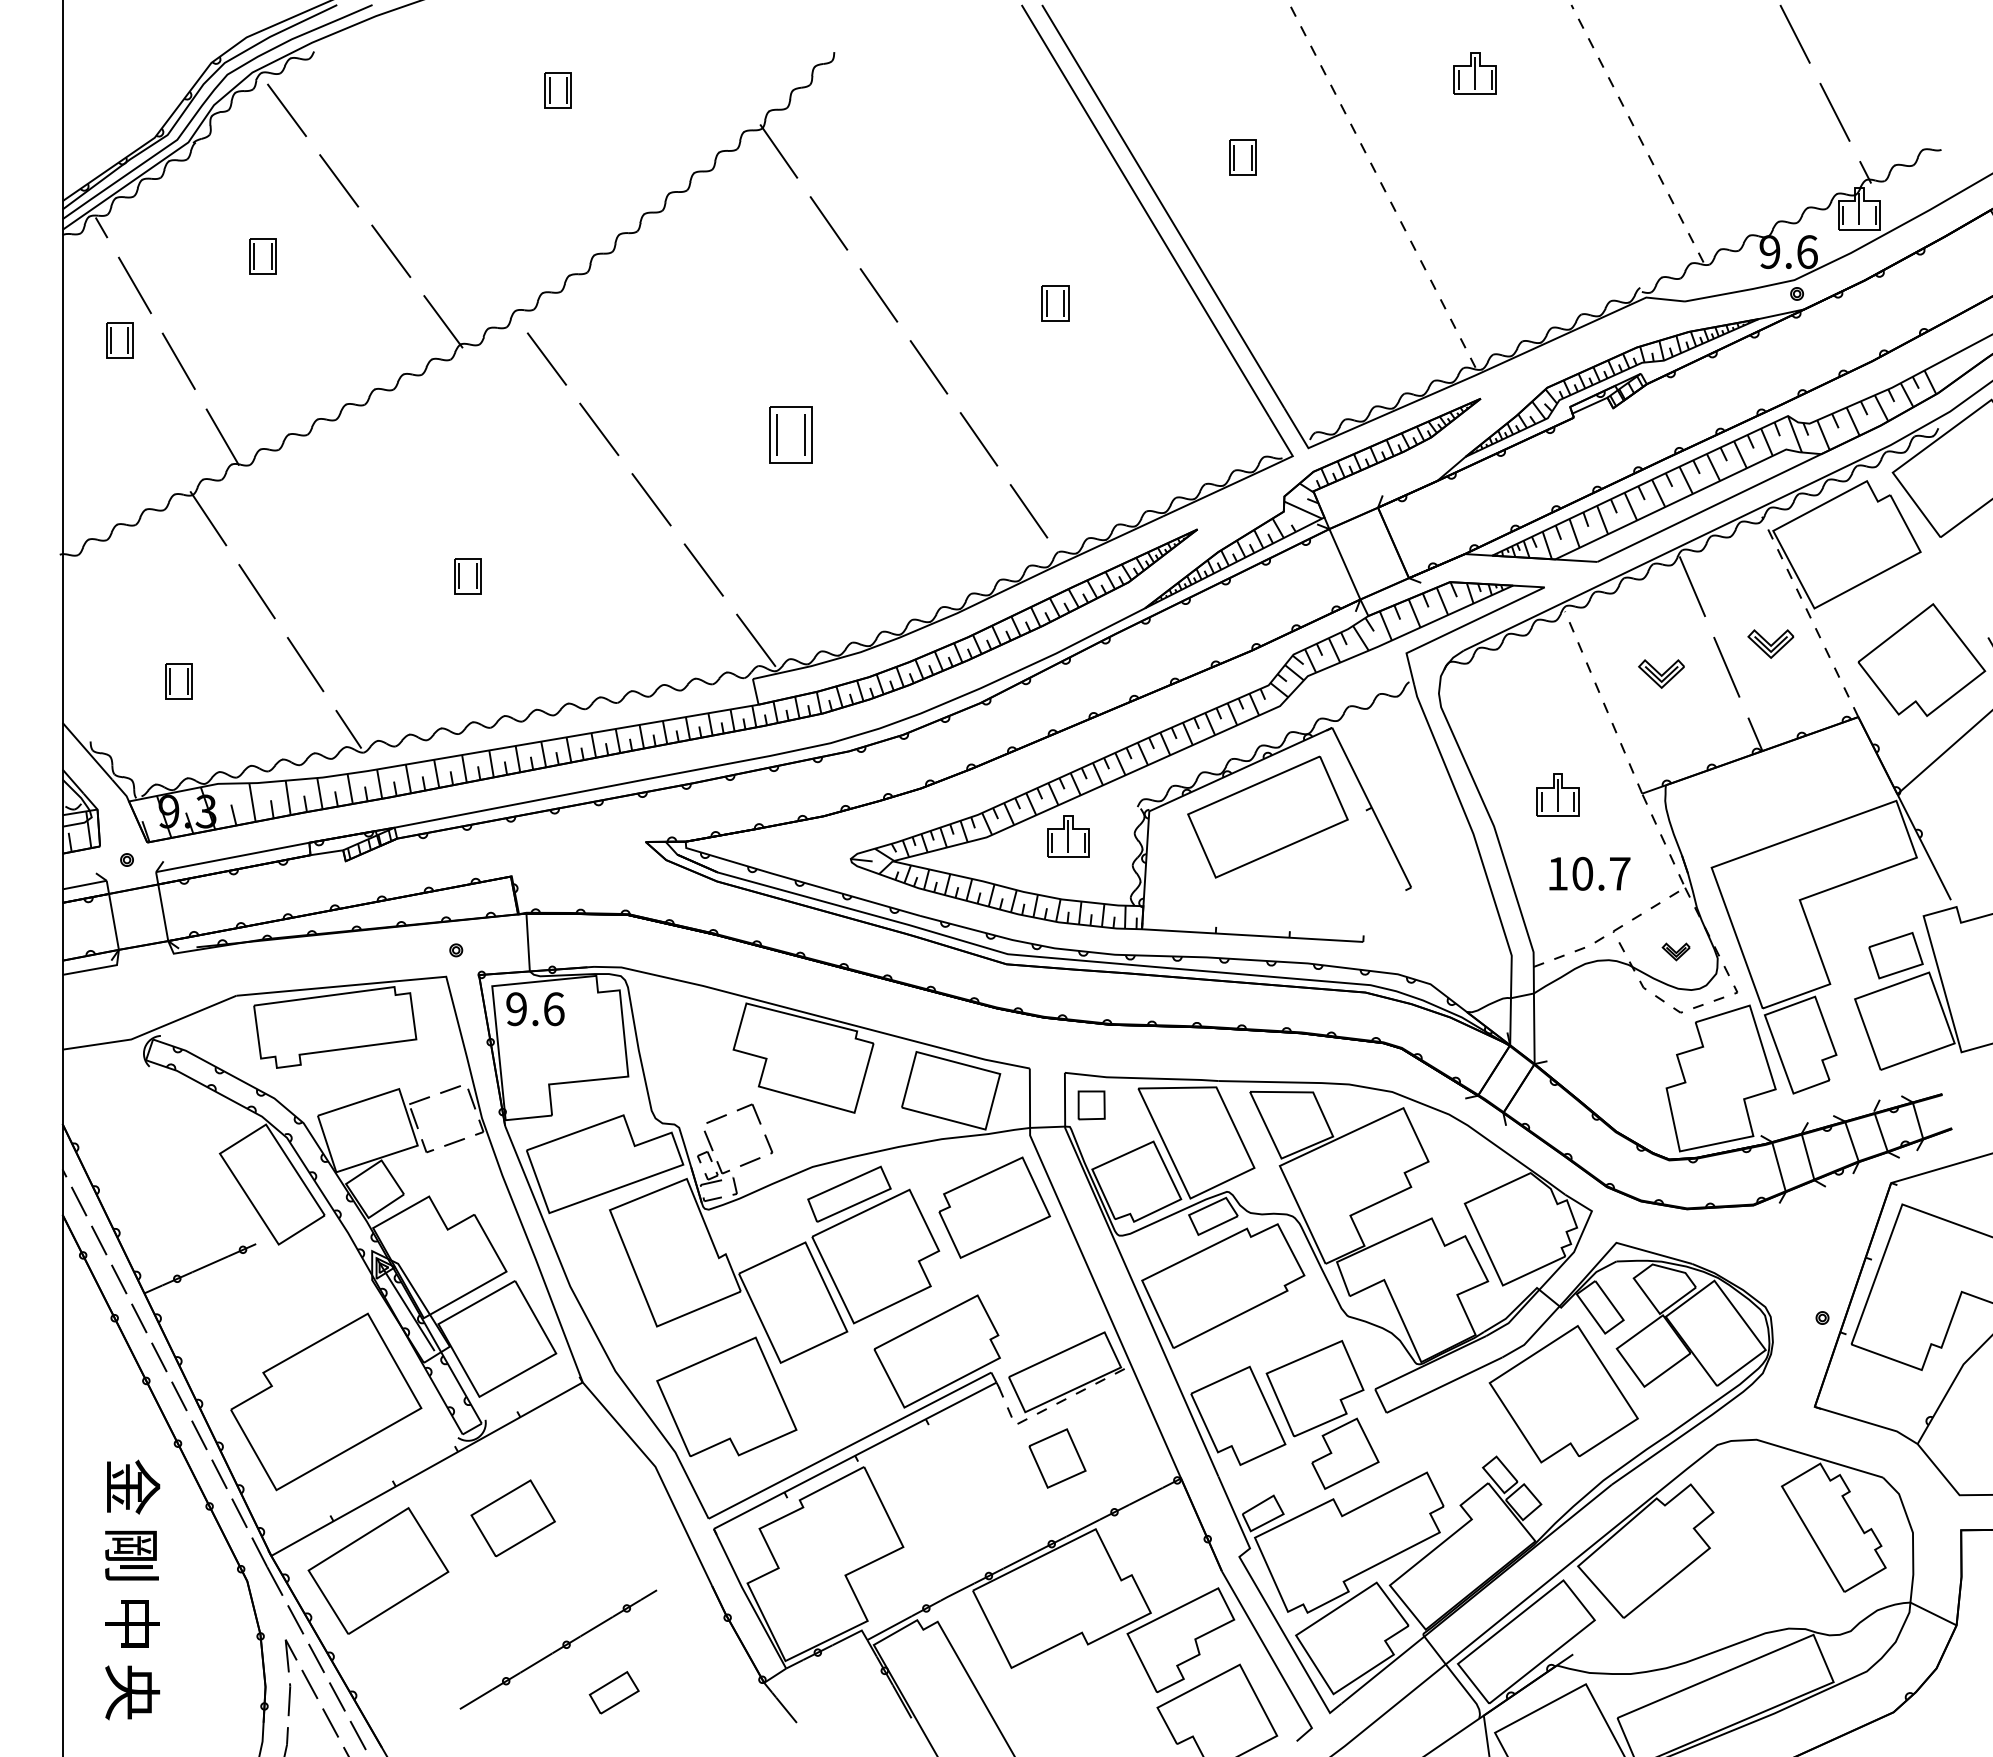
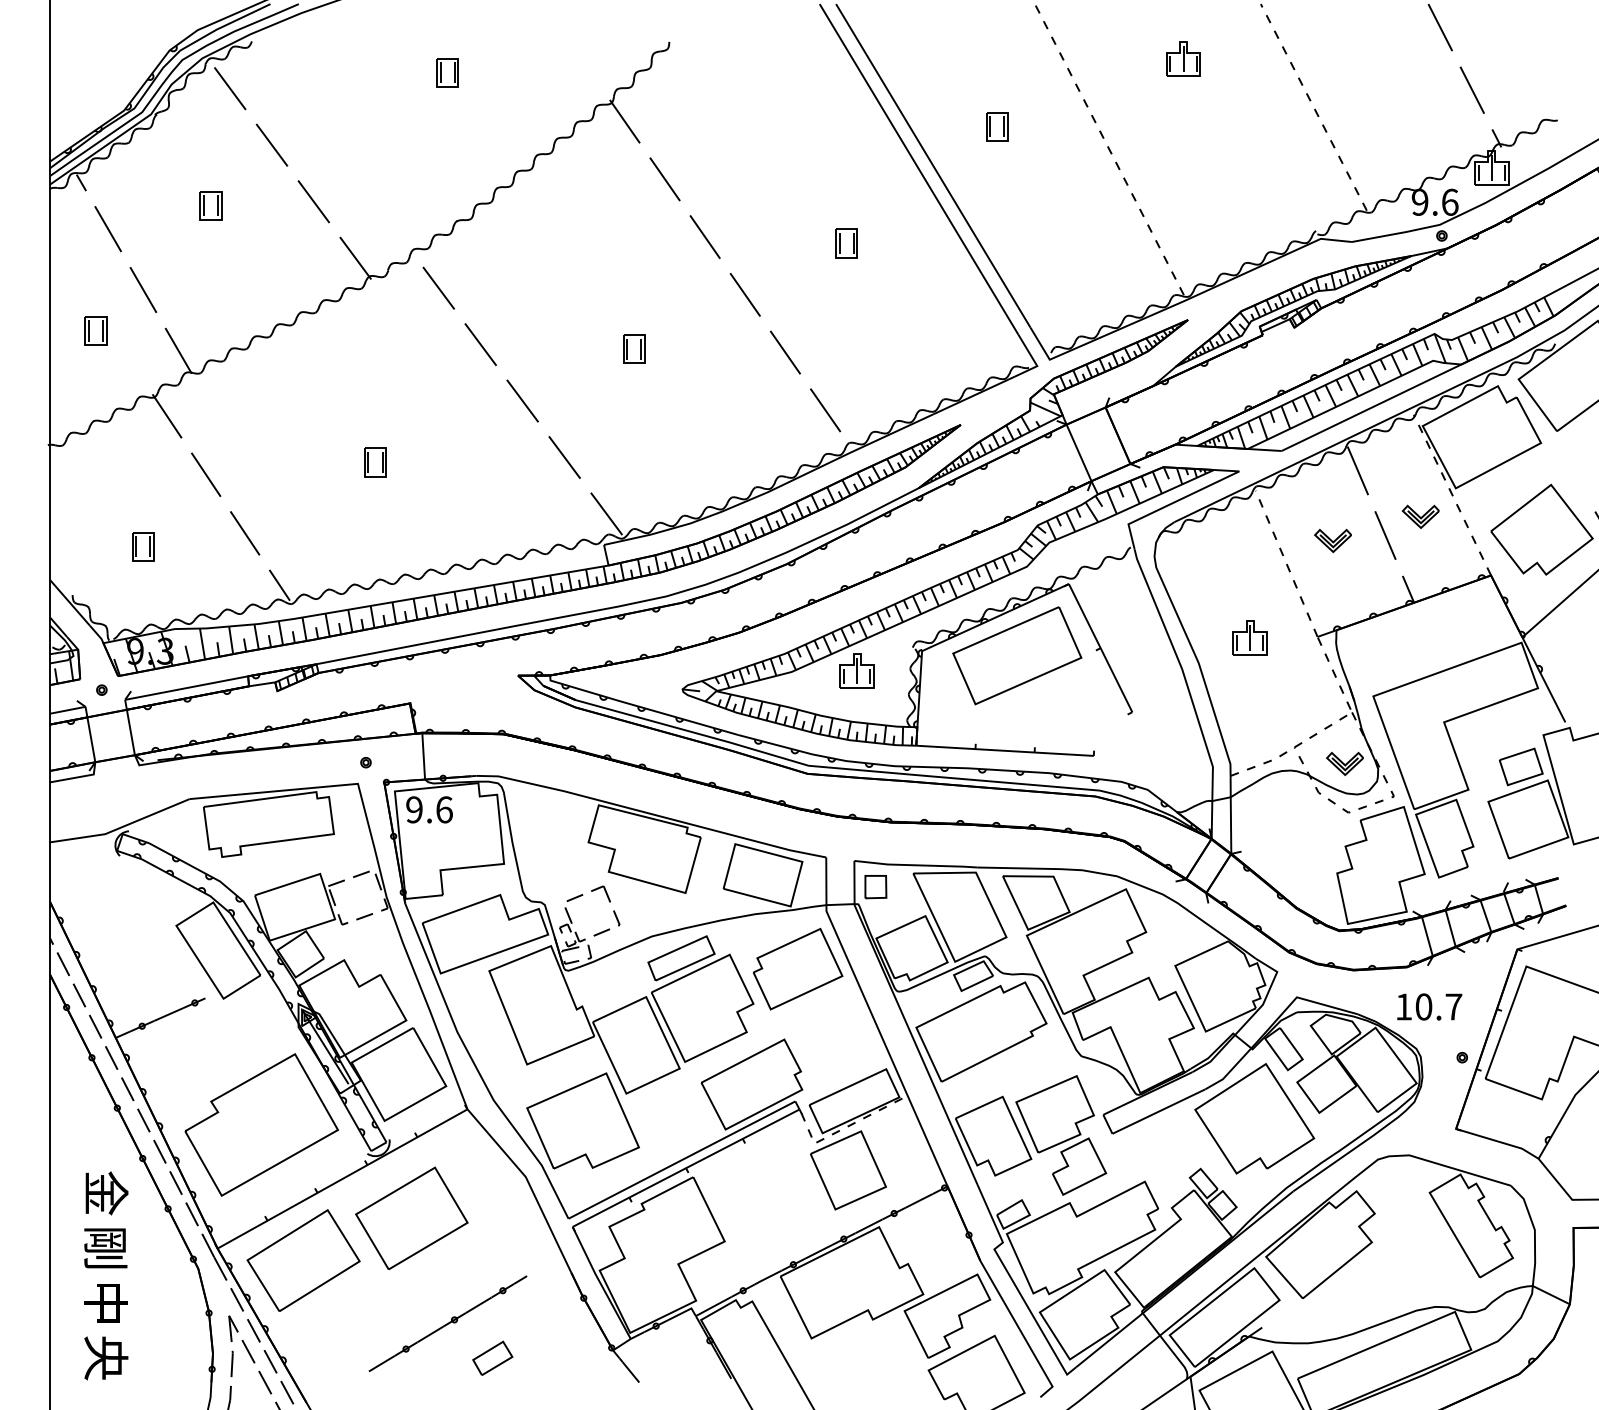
part: (119, 340) -> (95, 331), moved
part: (790, 434) -> (634, 348), size x0.62
text: (1589, 873) -> (1429, 1006), moved
part: (1675, 951) -> (1344, 763), size x1.67
part: (1057, 1458) -> (848, 1170), size x1.67
part: (512, 1518) -> (411, 1218), size x1.67

